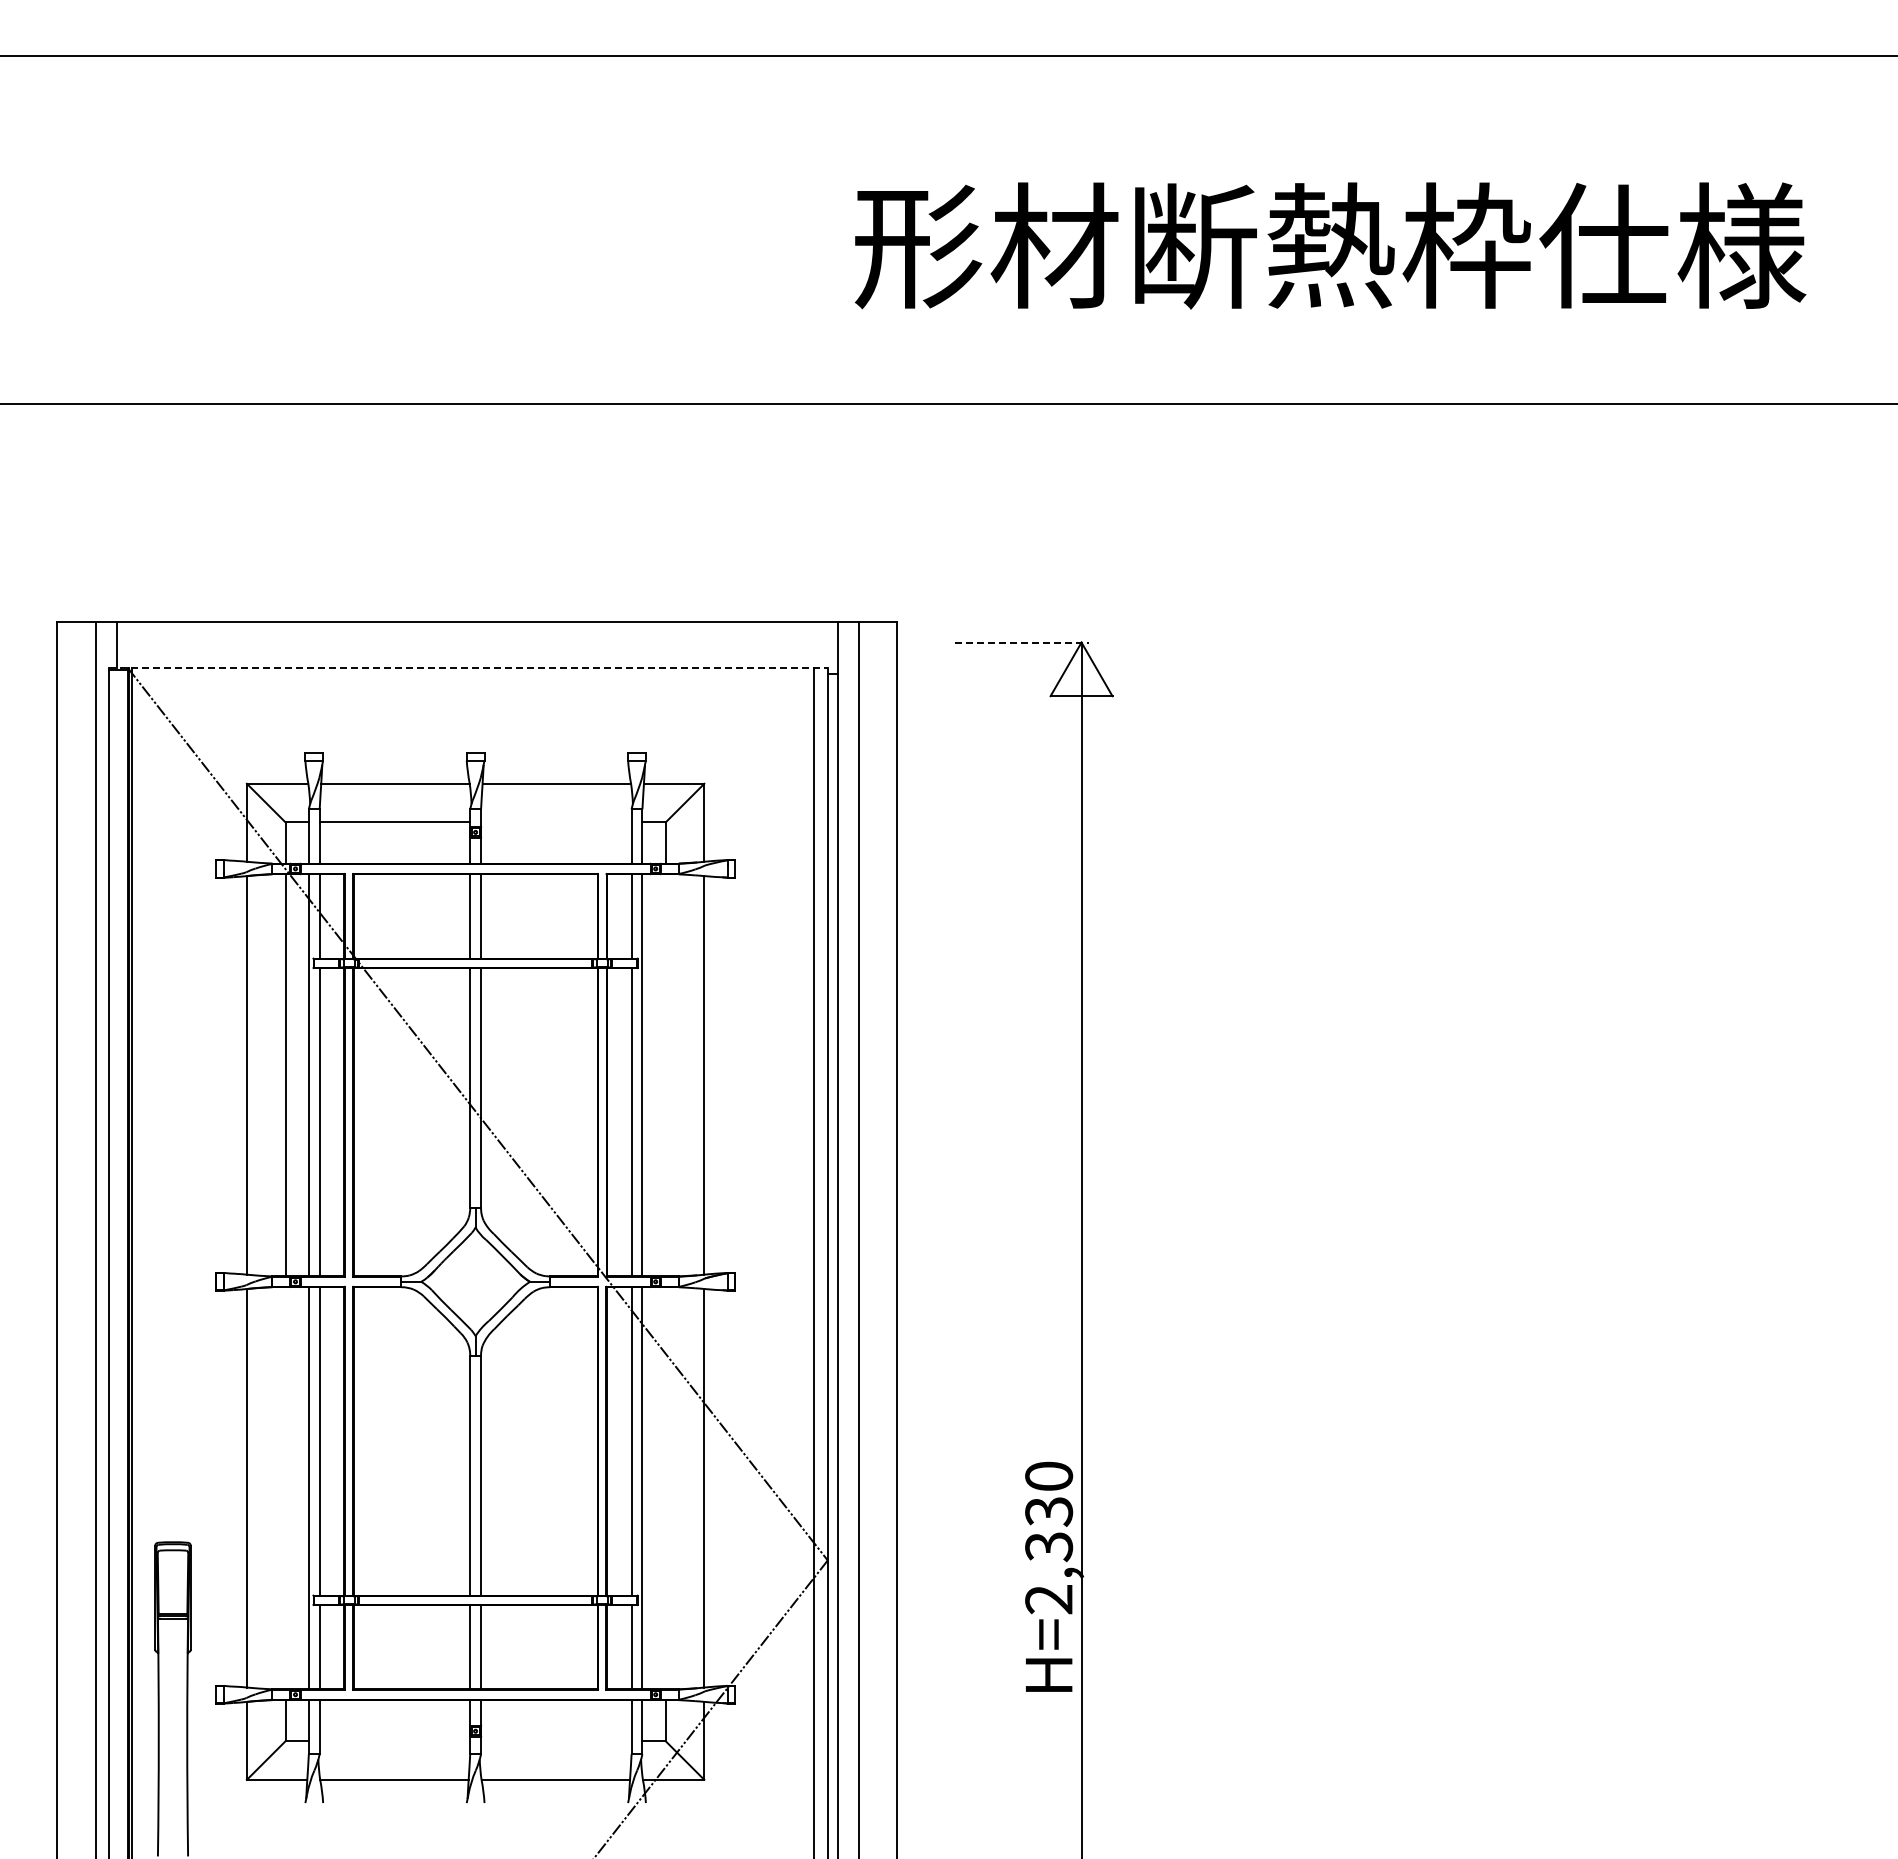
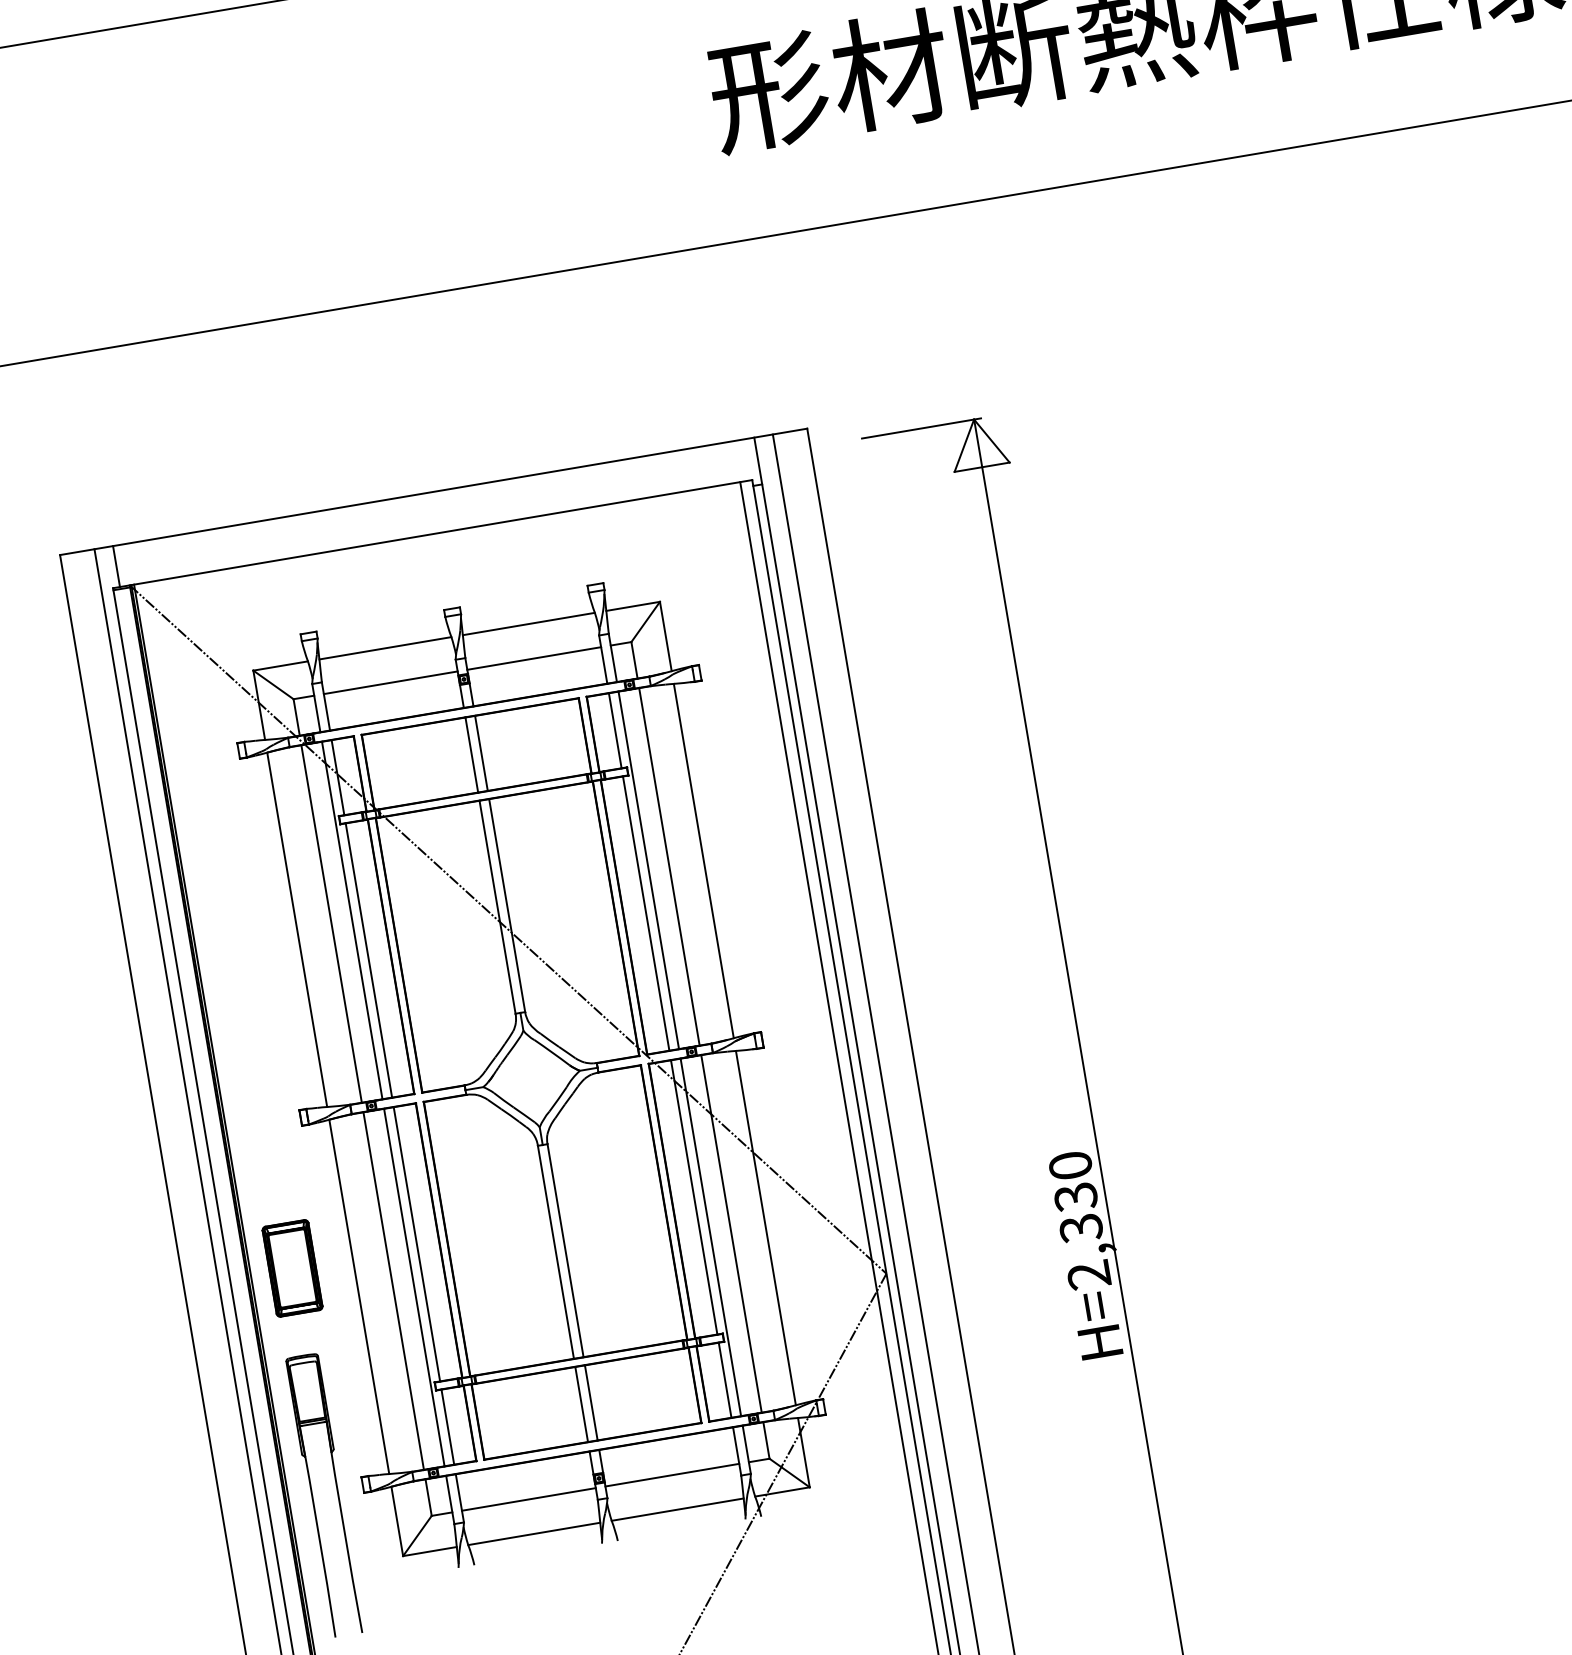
line: (1022, 642) -> (921, 428), dashed -> solid
line: (468, 667) -> (432, 533), dashed -> solid
line: (556, 822) -> (534, 658), added
line: (665, 1075) -> (669, 867), added
part: (178, 1444) -> (291, 1268), added
line: (285, 1487) -> (393, 1290), added
line: (665, 1487) -> (731, 1233), added
line: (394, 1741) -> (528, 1499), added
line: (556, 1741) -> (672, 1475), added

